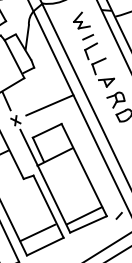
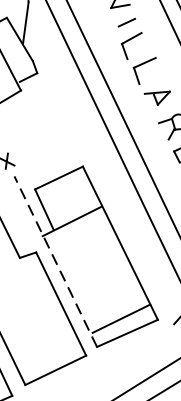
line: (49, 105) -> (62, 135), removed
line: (45, 180) -> (56, 260), solid -> dashed
line: (37, 232) -> (42, 346), removed

